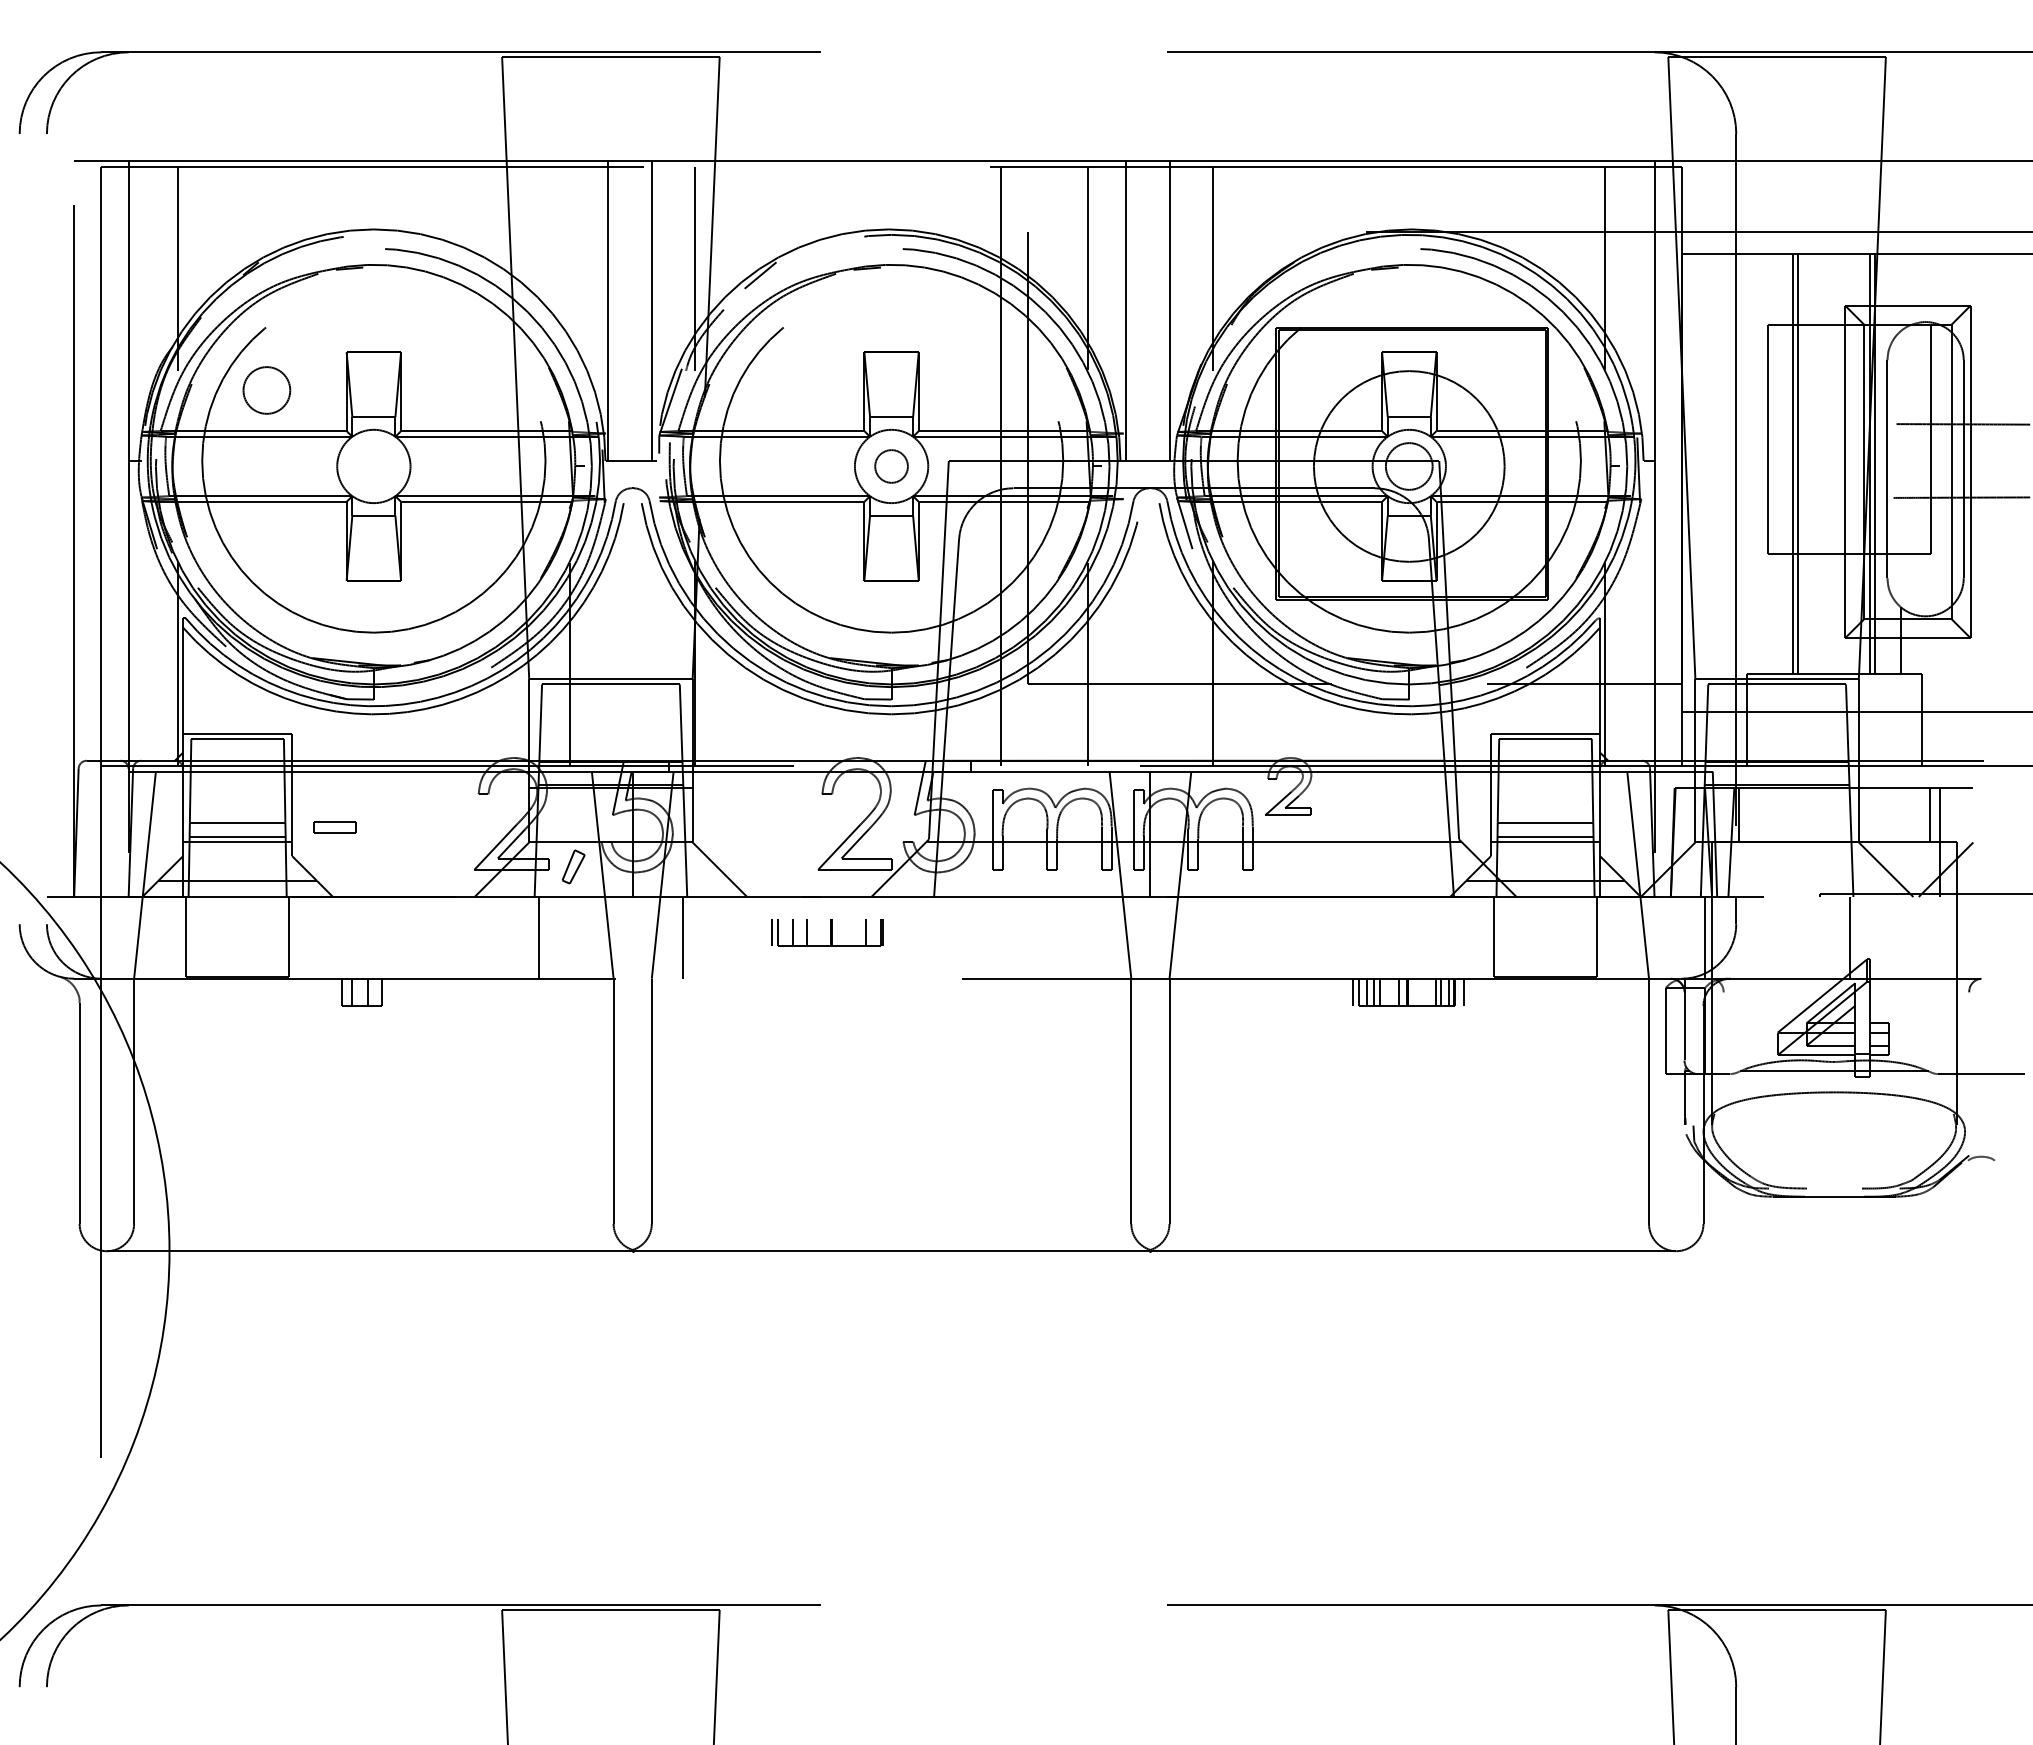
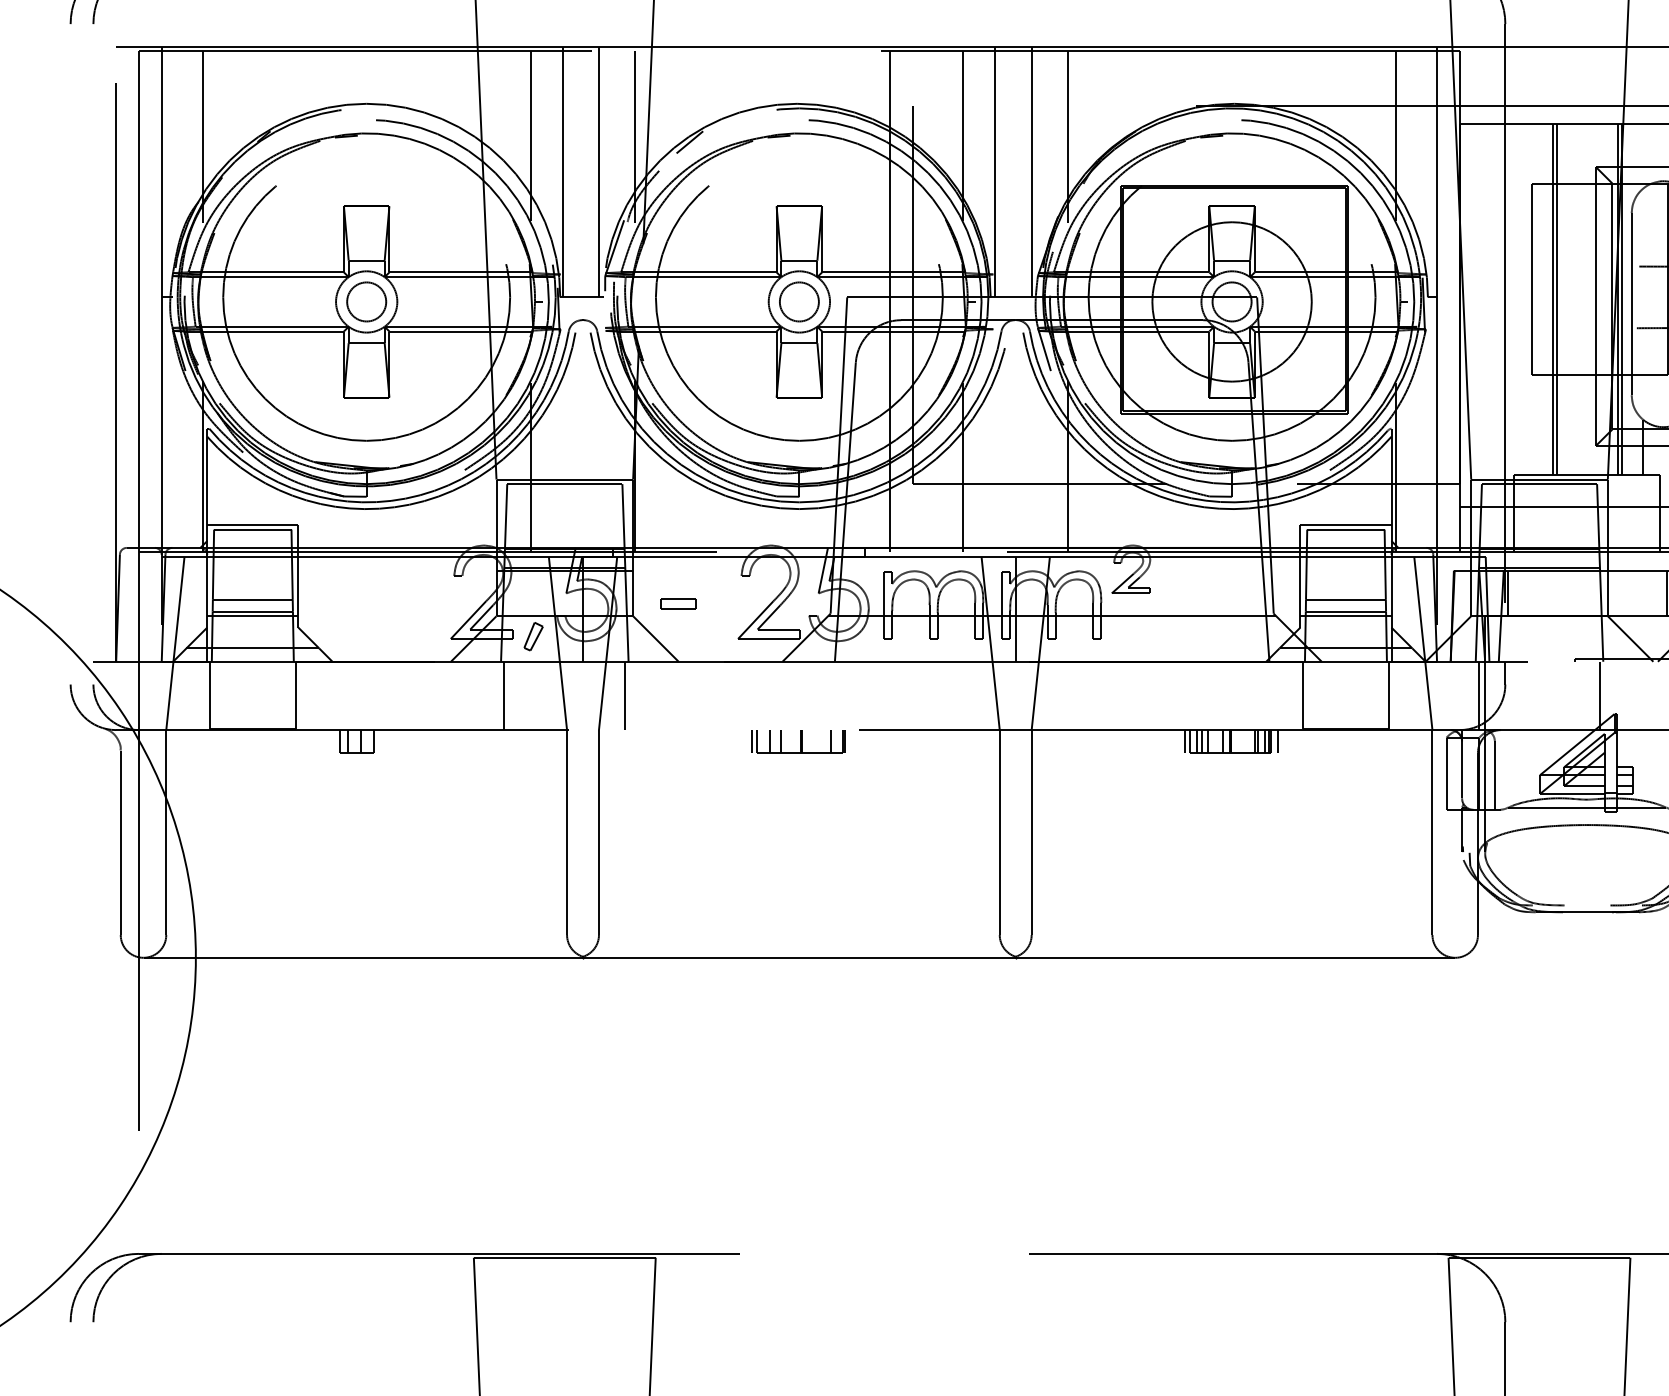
line: (570, 267) -> (531, 135), added
circle: (266, 390) -> (366, 301), moved
circle: (891, 466) -> (799, 301), size x1.43
part: (334, 827) -> (678, 603), moved
part: (827, 932) -> (798, 741), moved
line: (1723, 1033) -> (1494, 775), added

